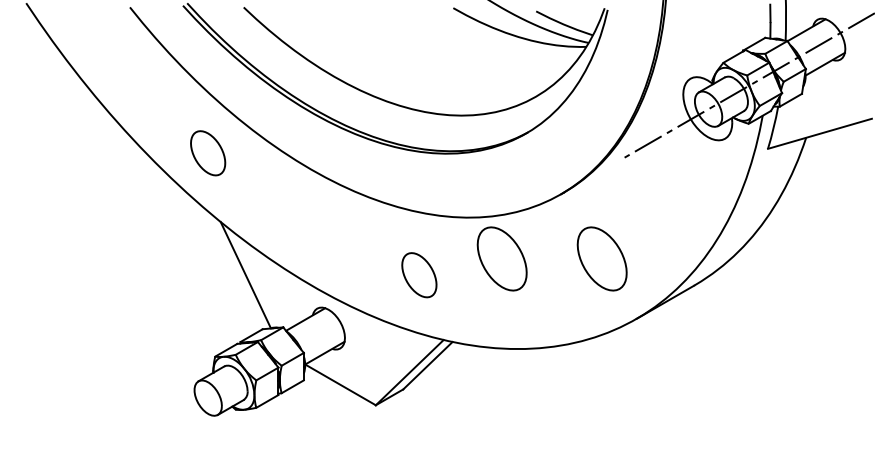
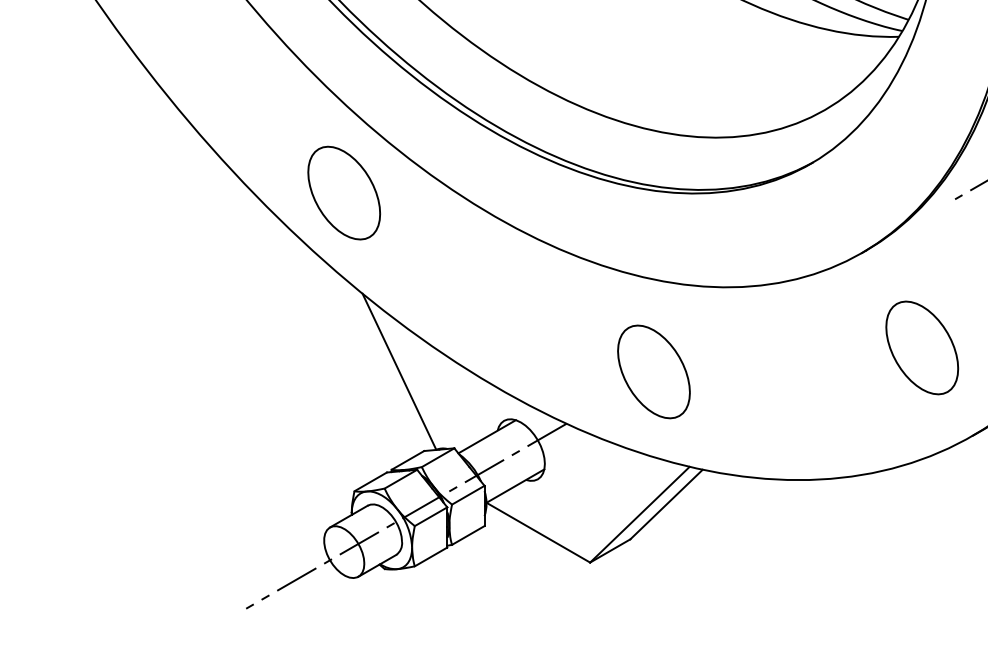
part: (207, 152) -> (343, 191), size x1.43
part: (501, 258) -> (774, 347), removed
part: (419, 274) -> (654, 370), size x1.43
line: (250, 373) -> (406, 515), added

